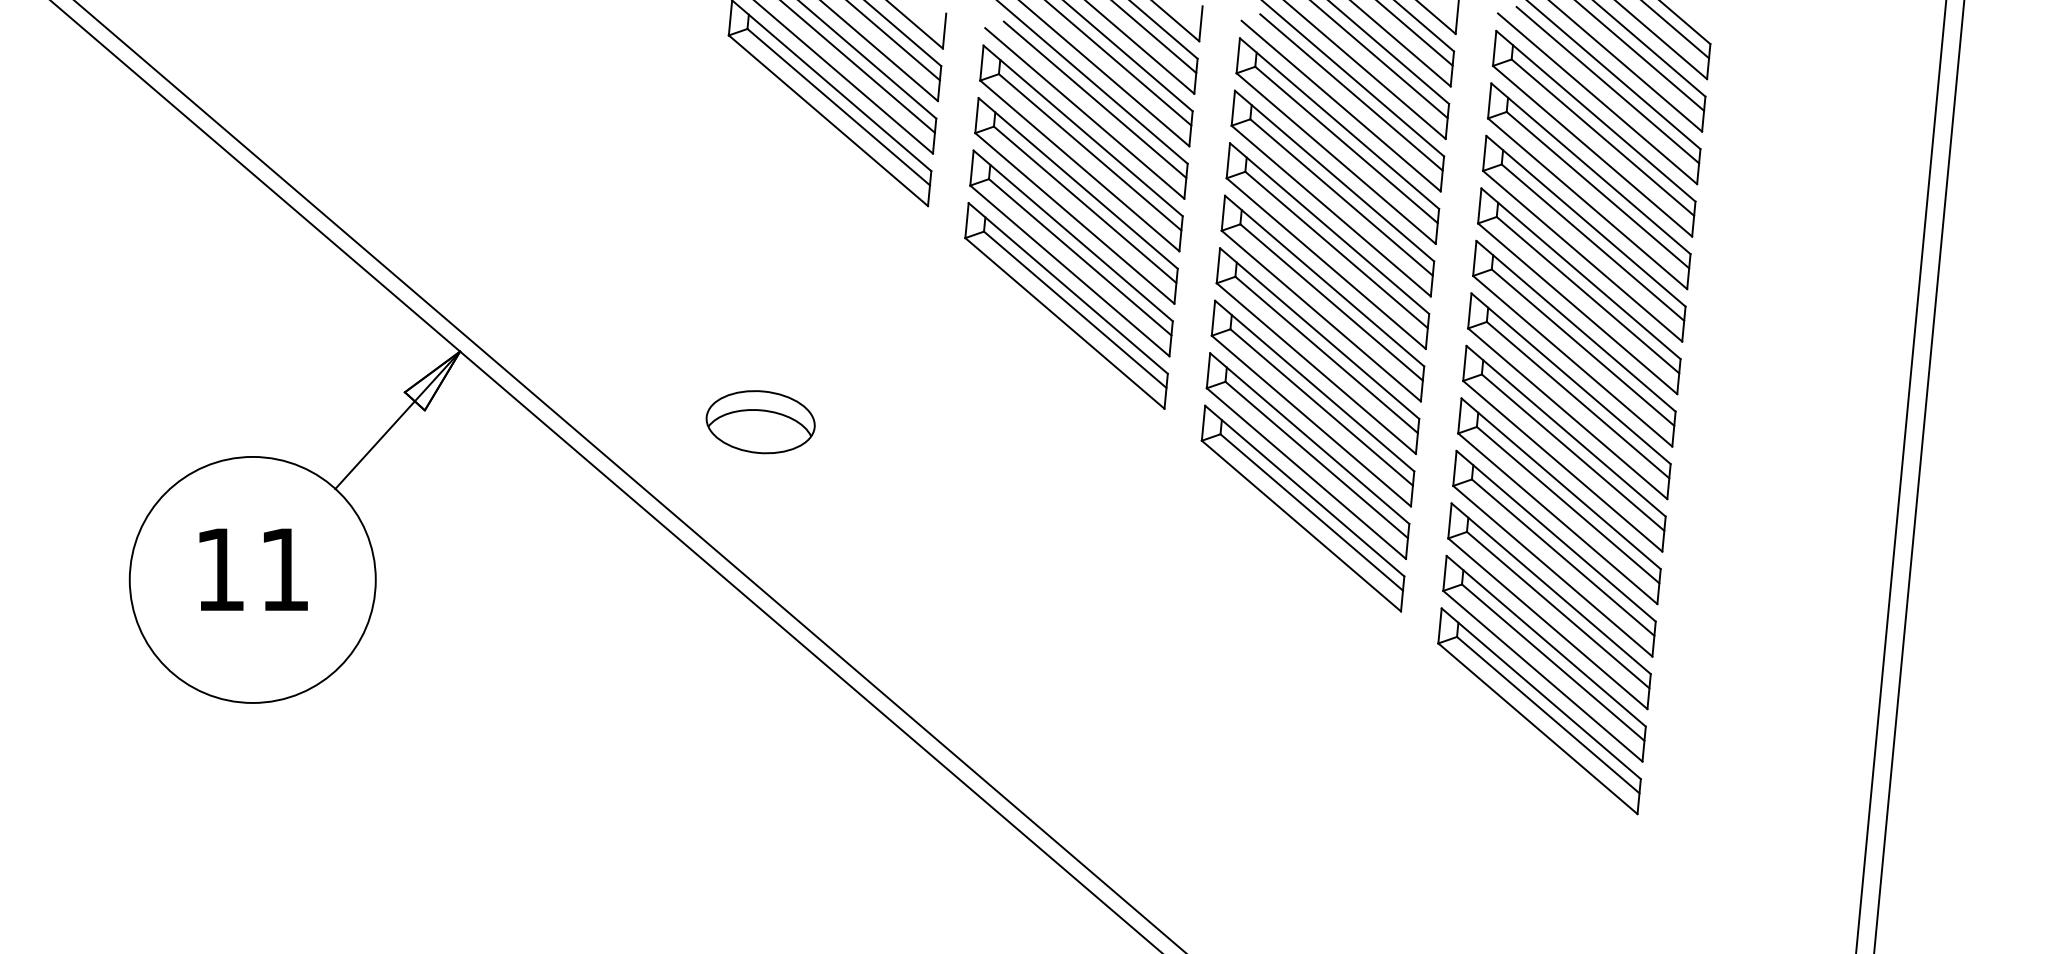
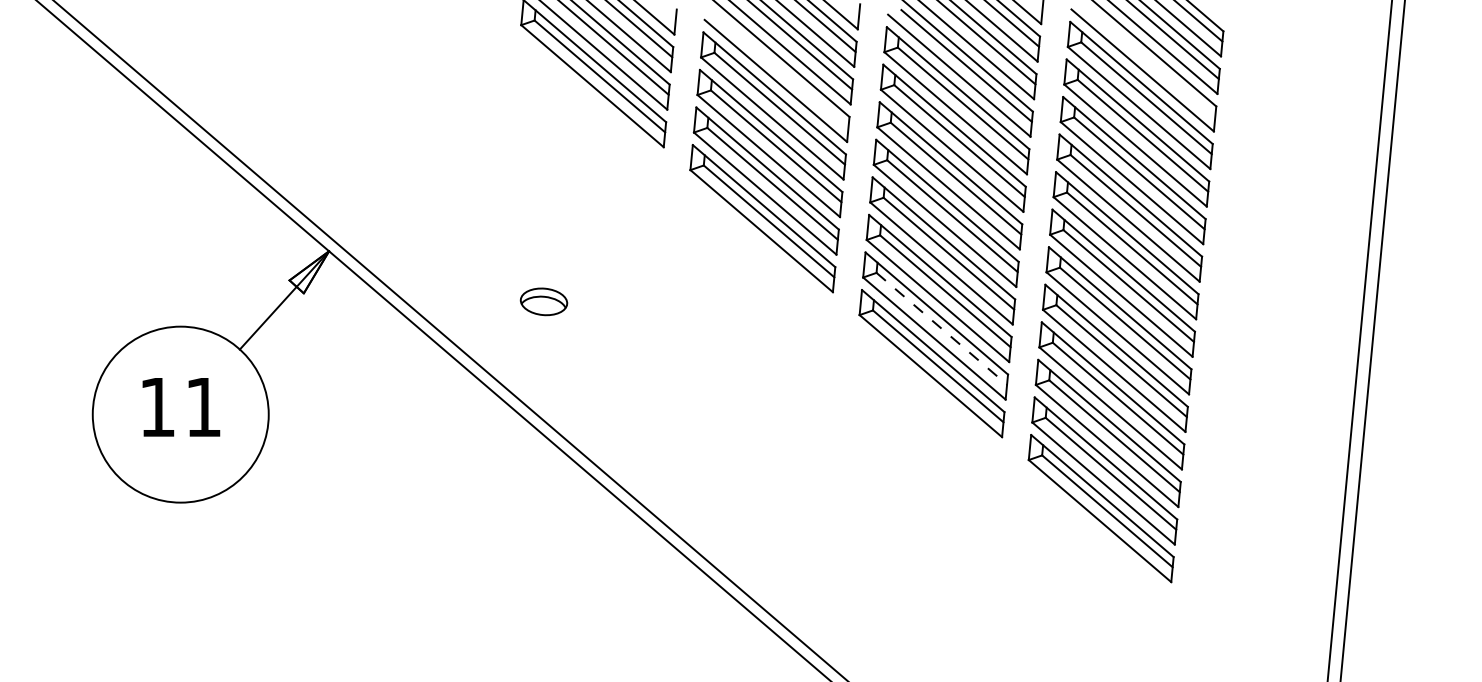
line: (1607, 84) -> (1149, 60), removed
line: (1094, 99) -> (782, 70), removed
part: (760, 422) -> (543, 302), size x0.6
line: (1317, 460) -> (942, 329), solid -> dashed

